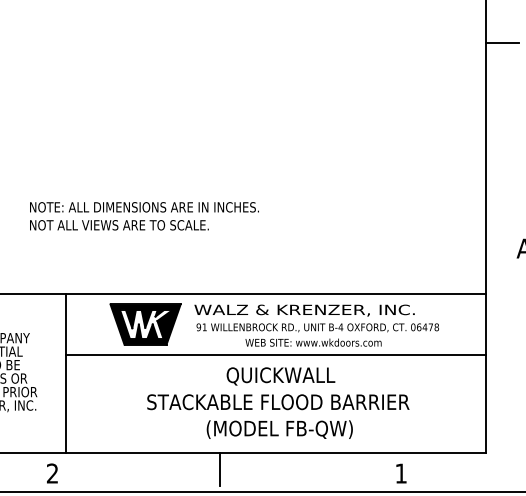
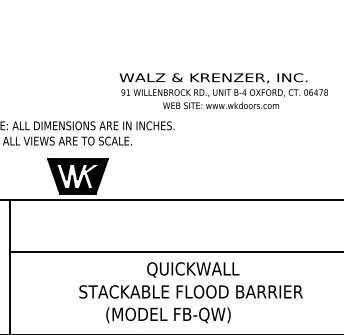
part: (145, 324) -> (77, 176), moved
text: (316, 325) -> (223, 91), moved
text: (279, 429) -> (168, 315), moved

